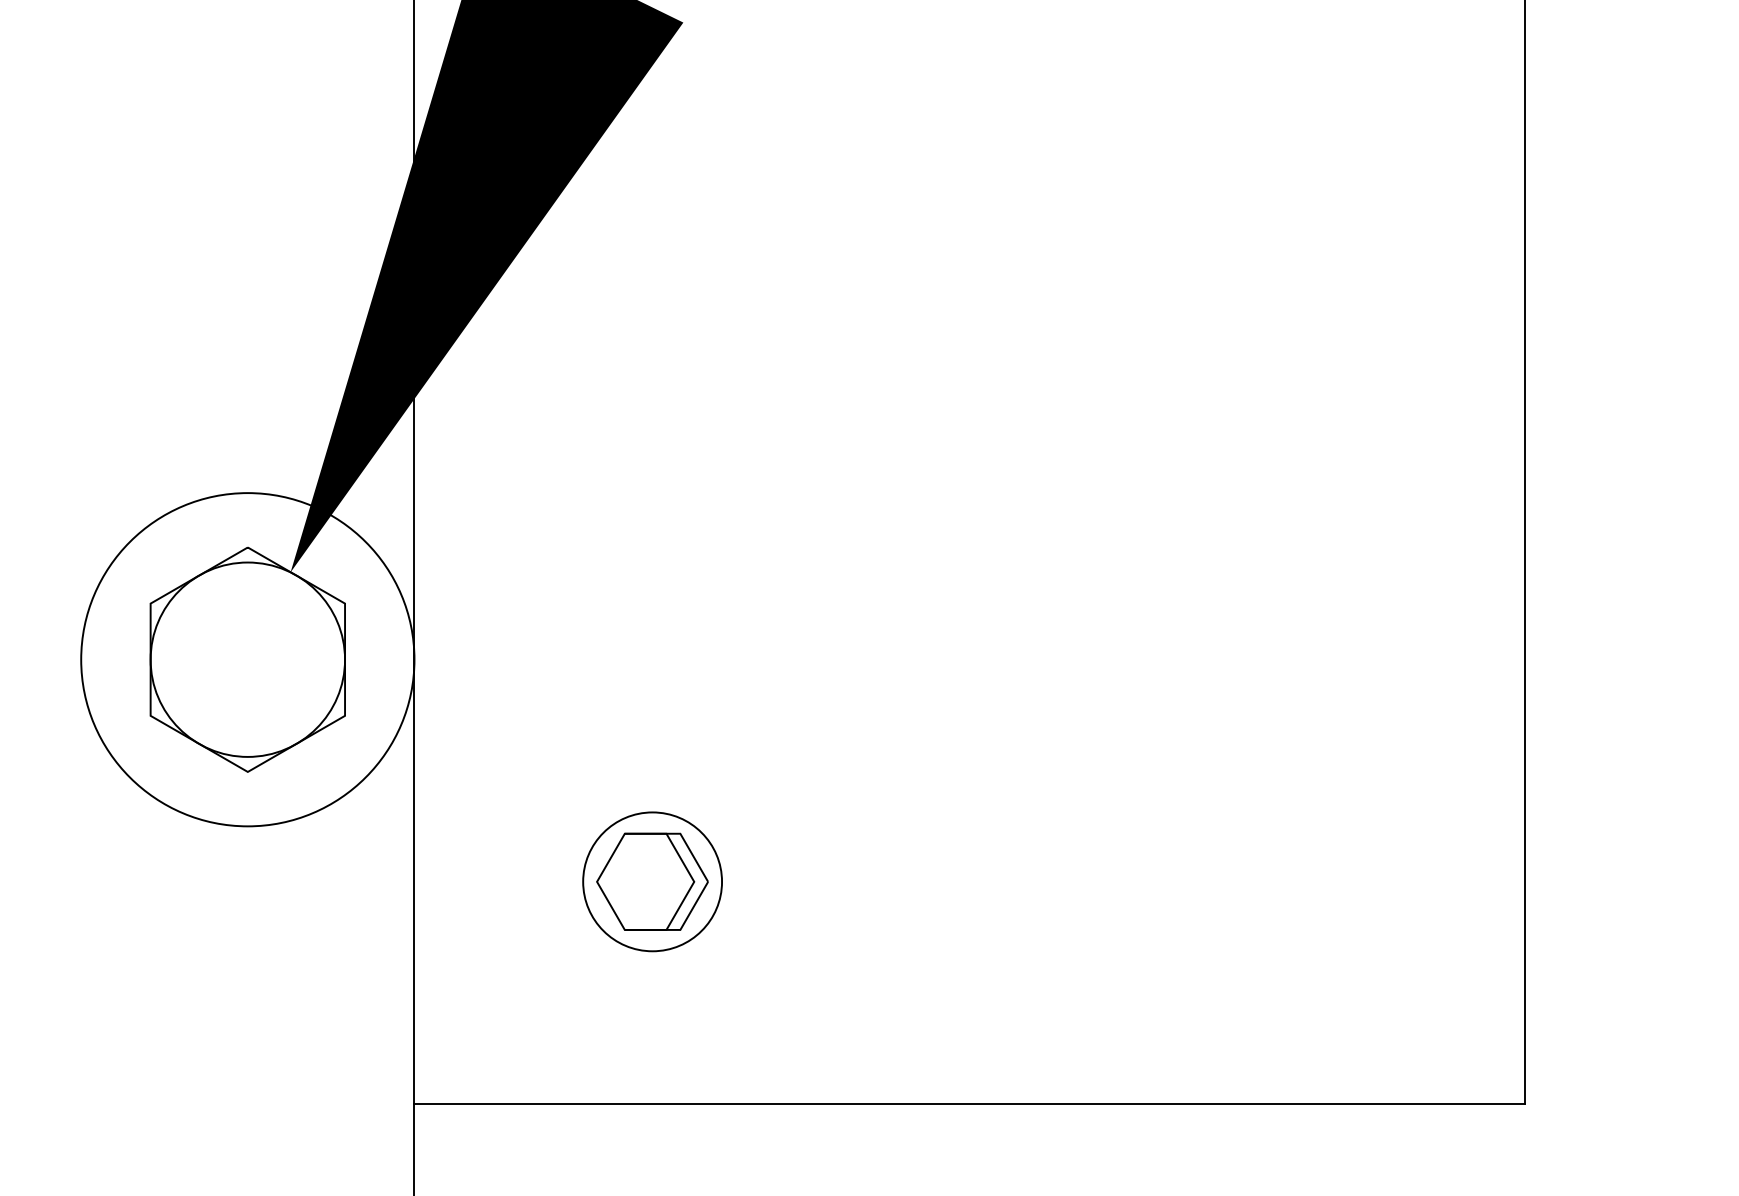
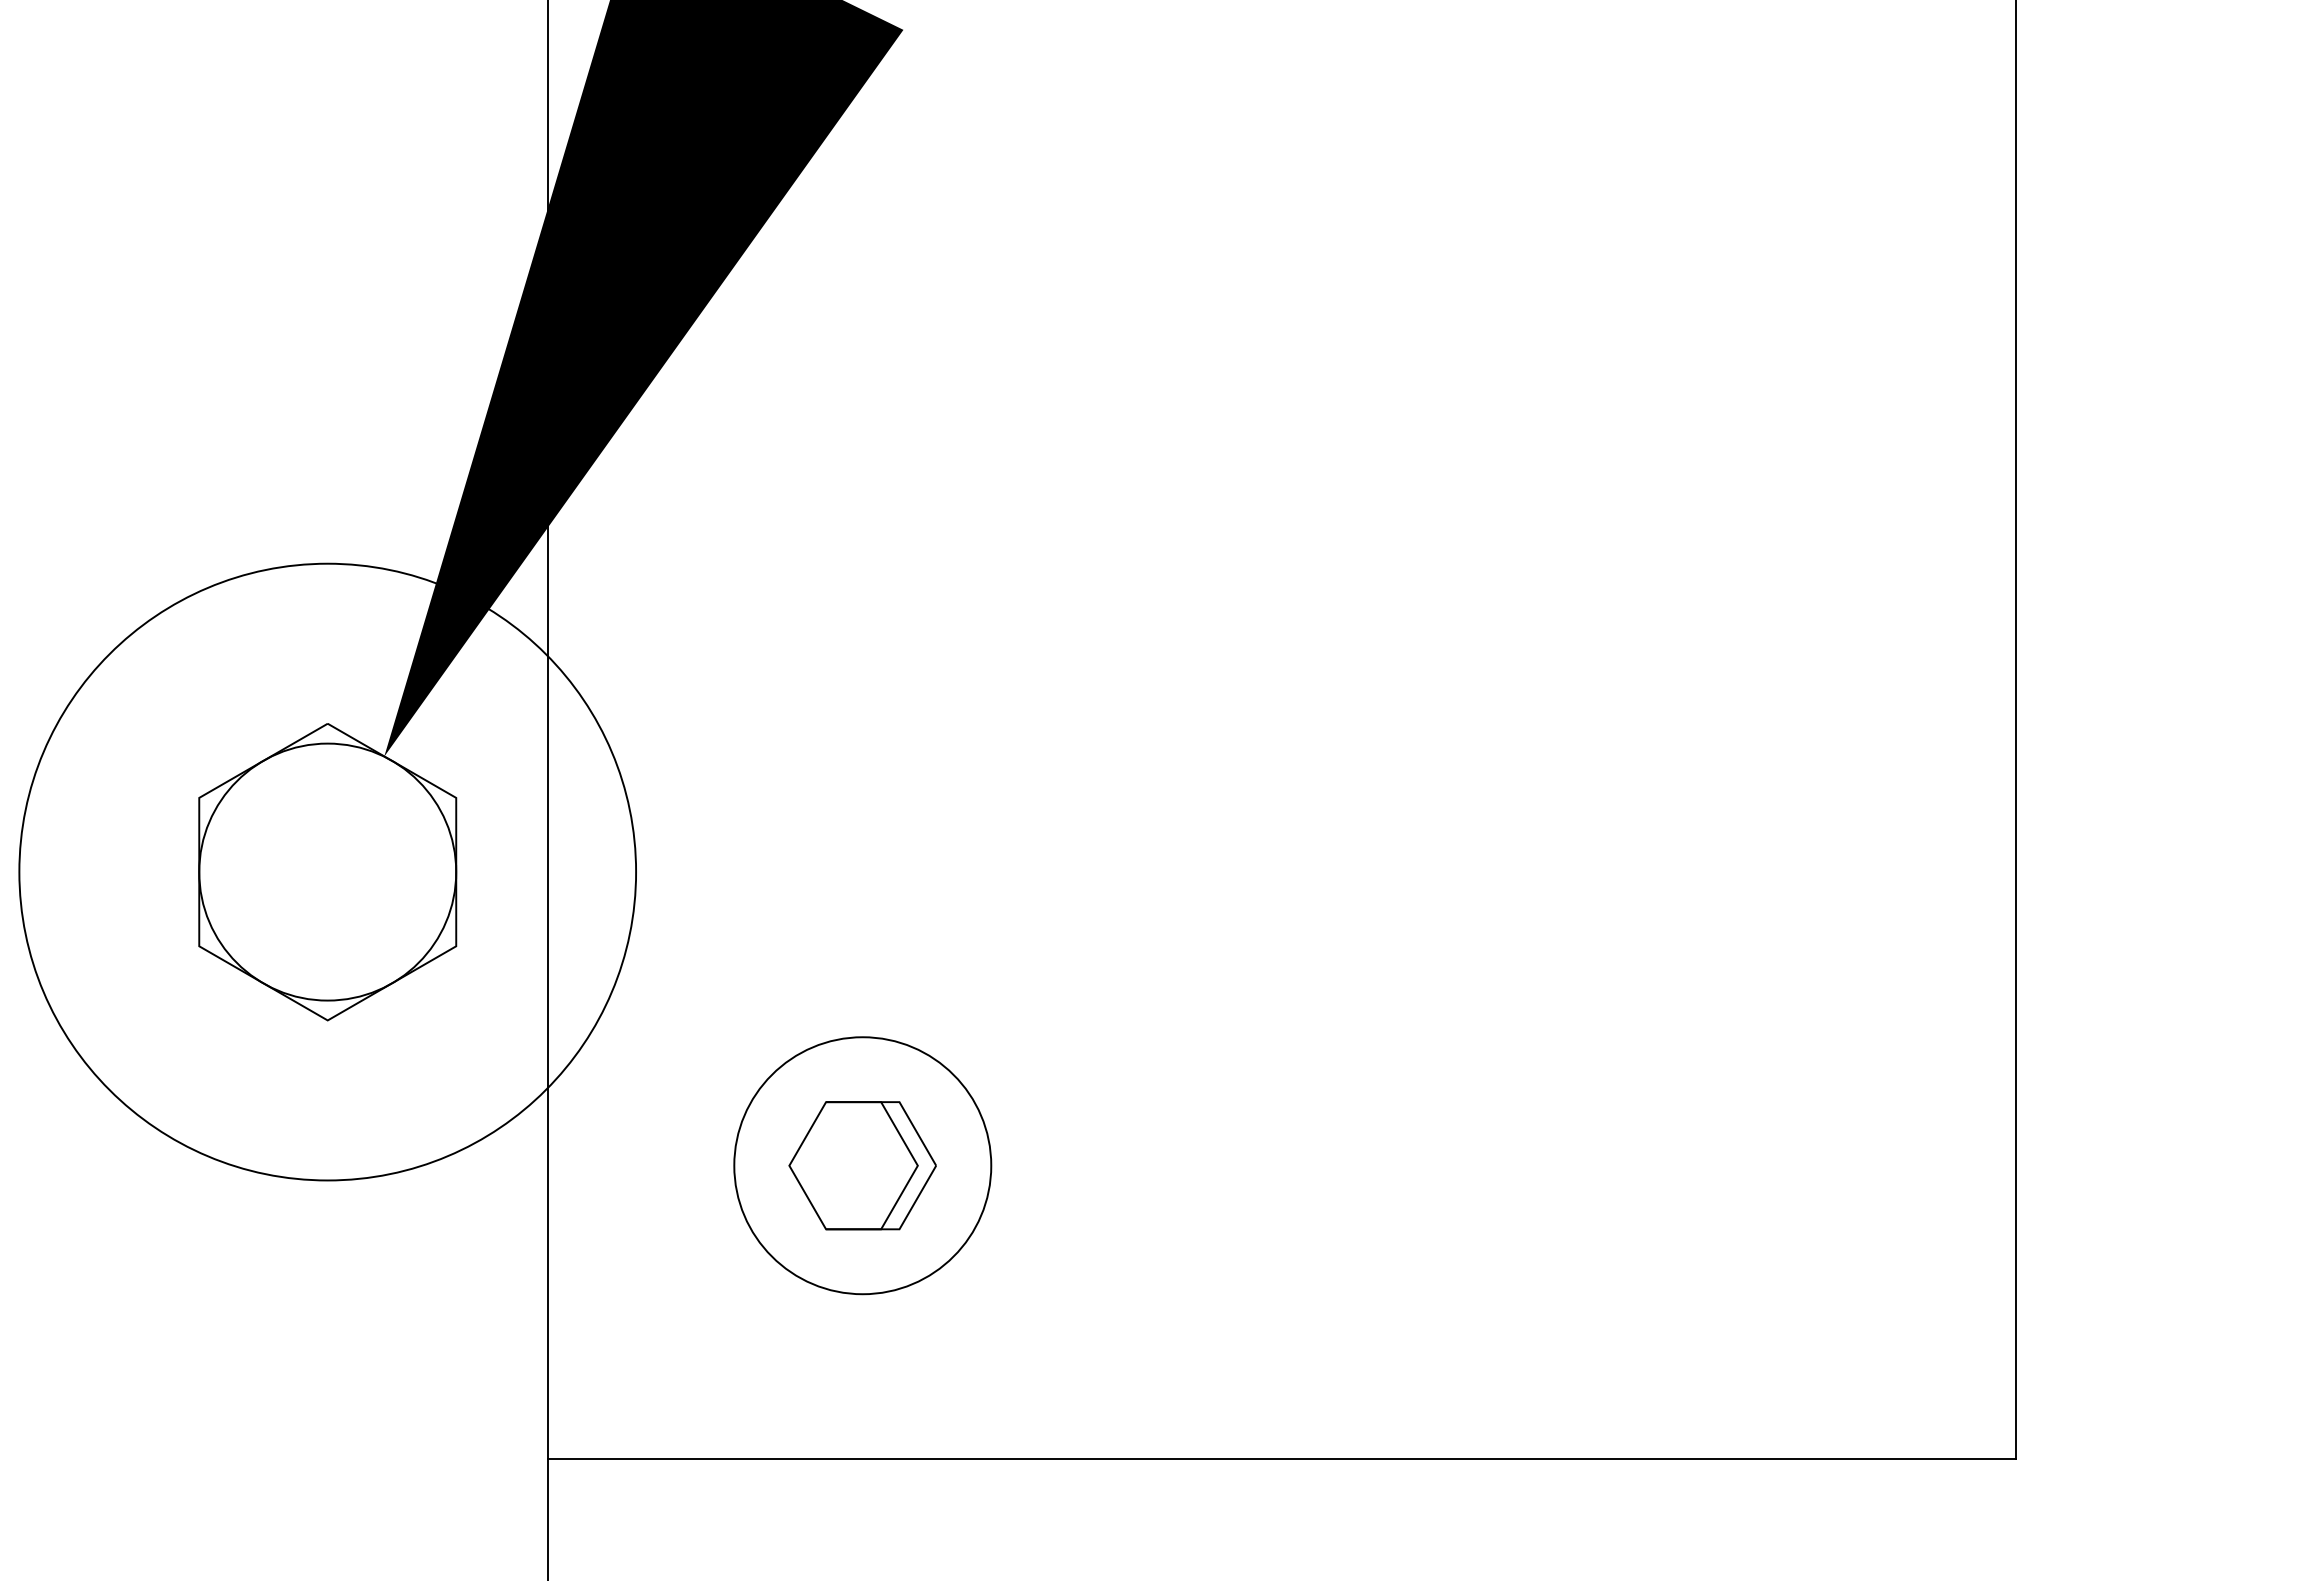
circle: (247, 659) -> (327, 871), size x1.4
circle: (652, 881) -> (862, 1165), size x1.4

